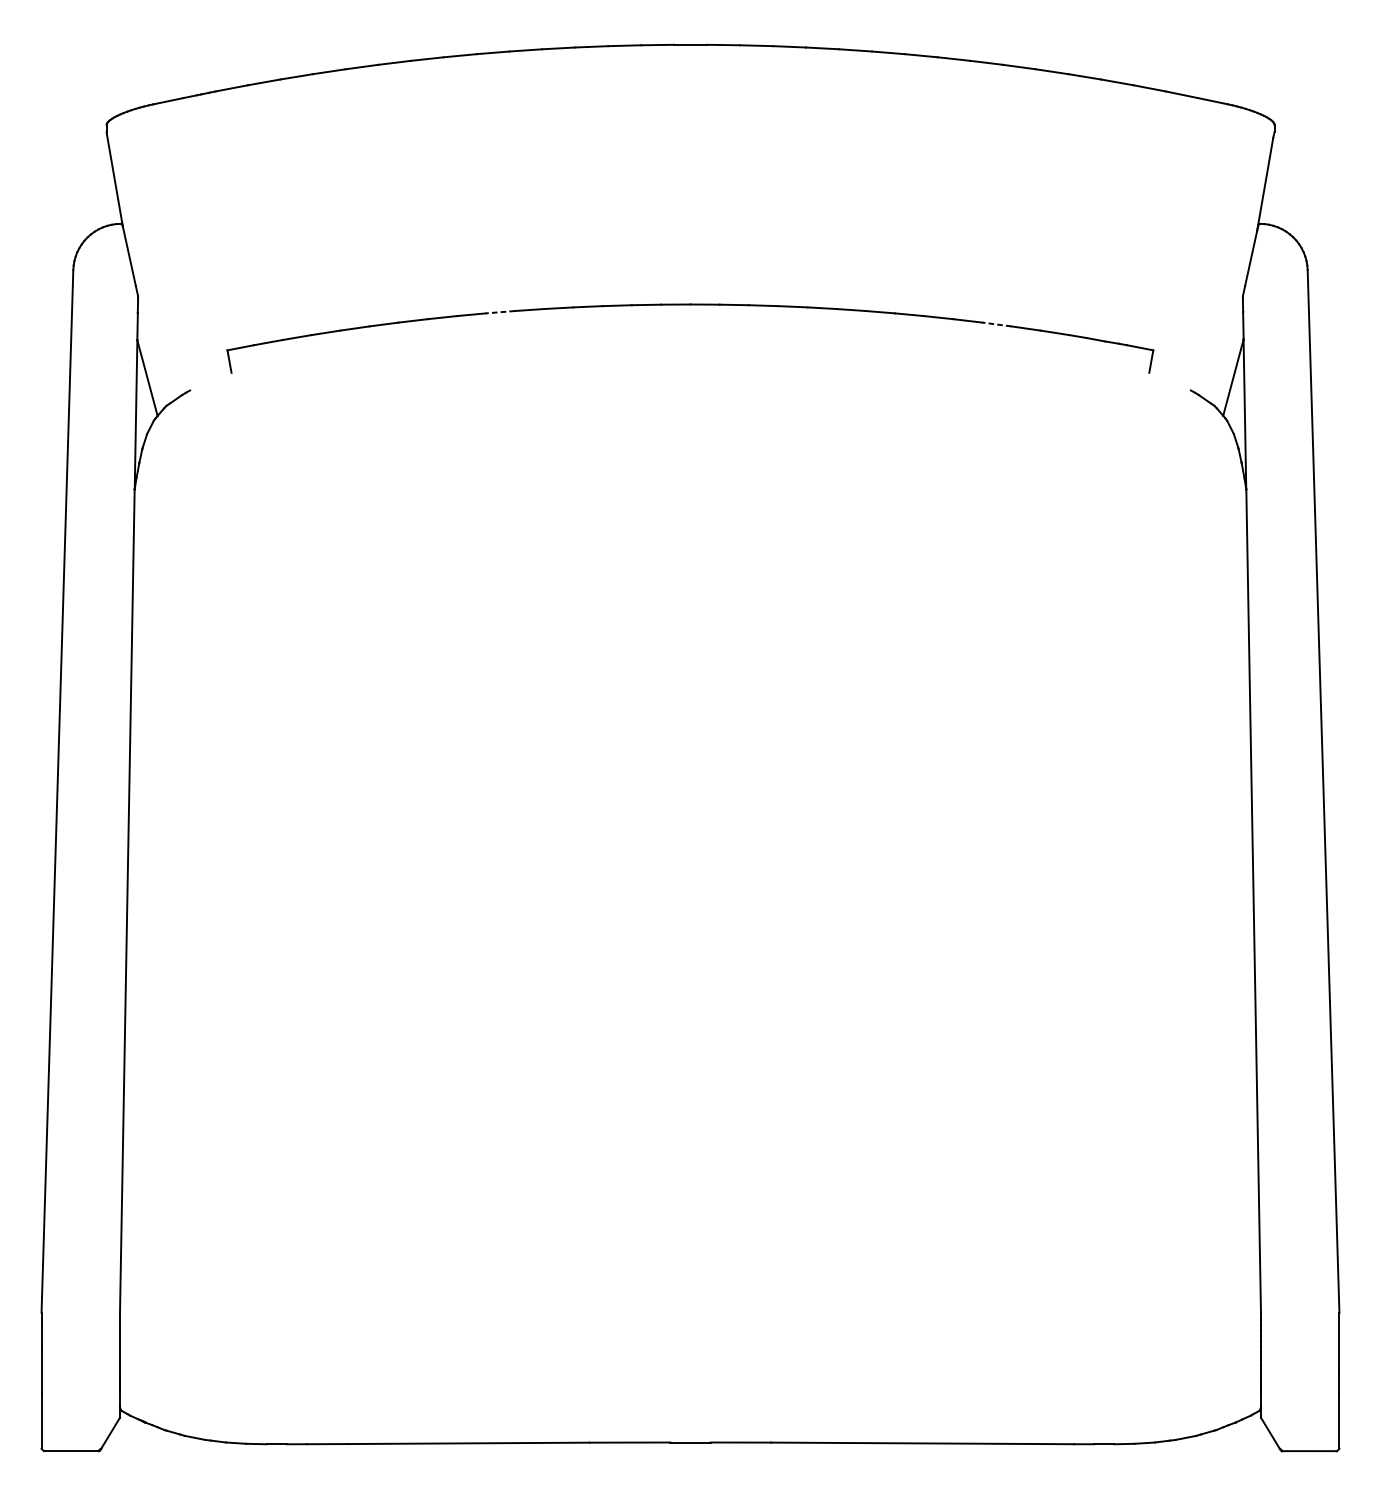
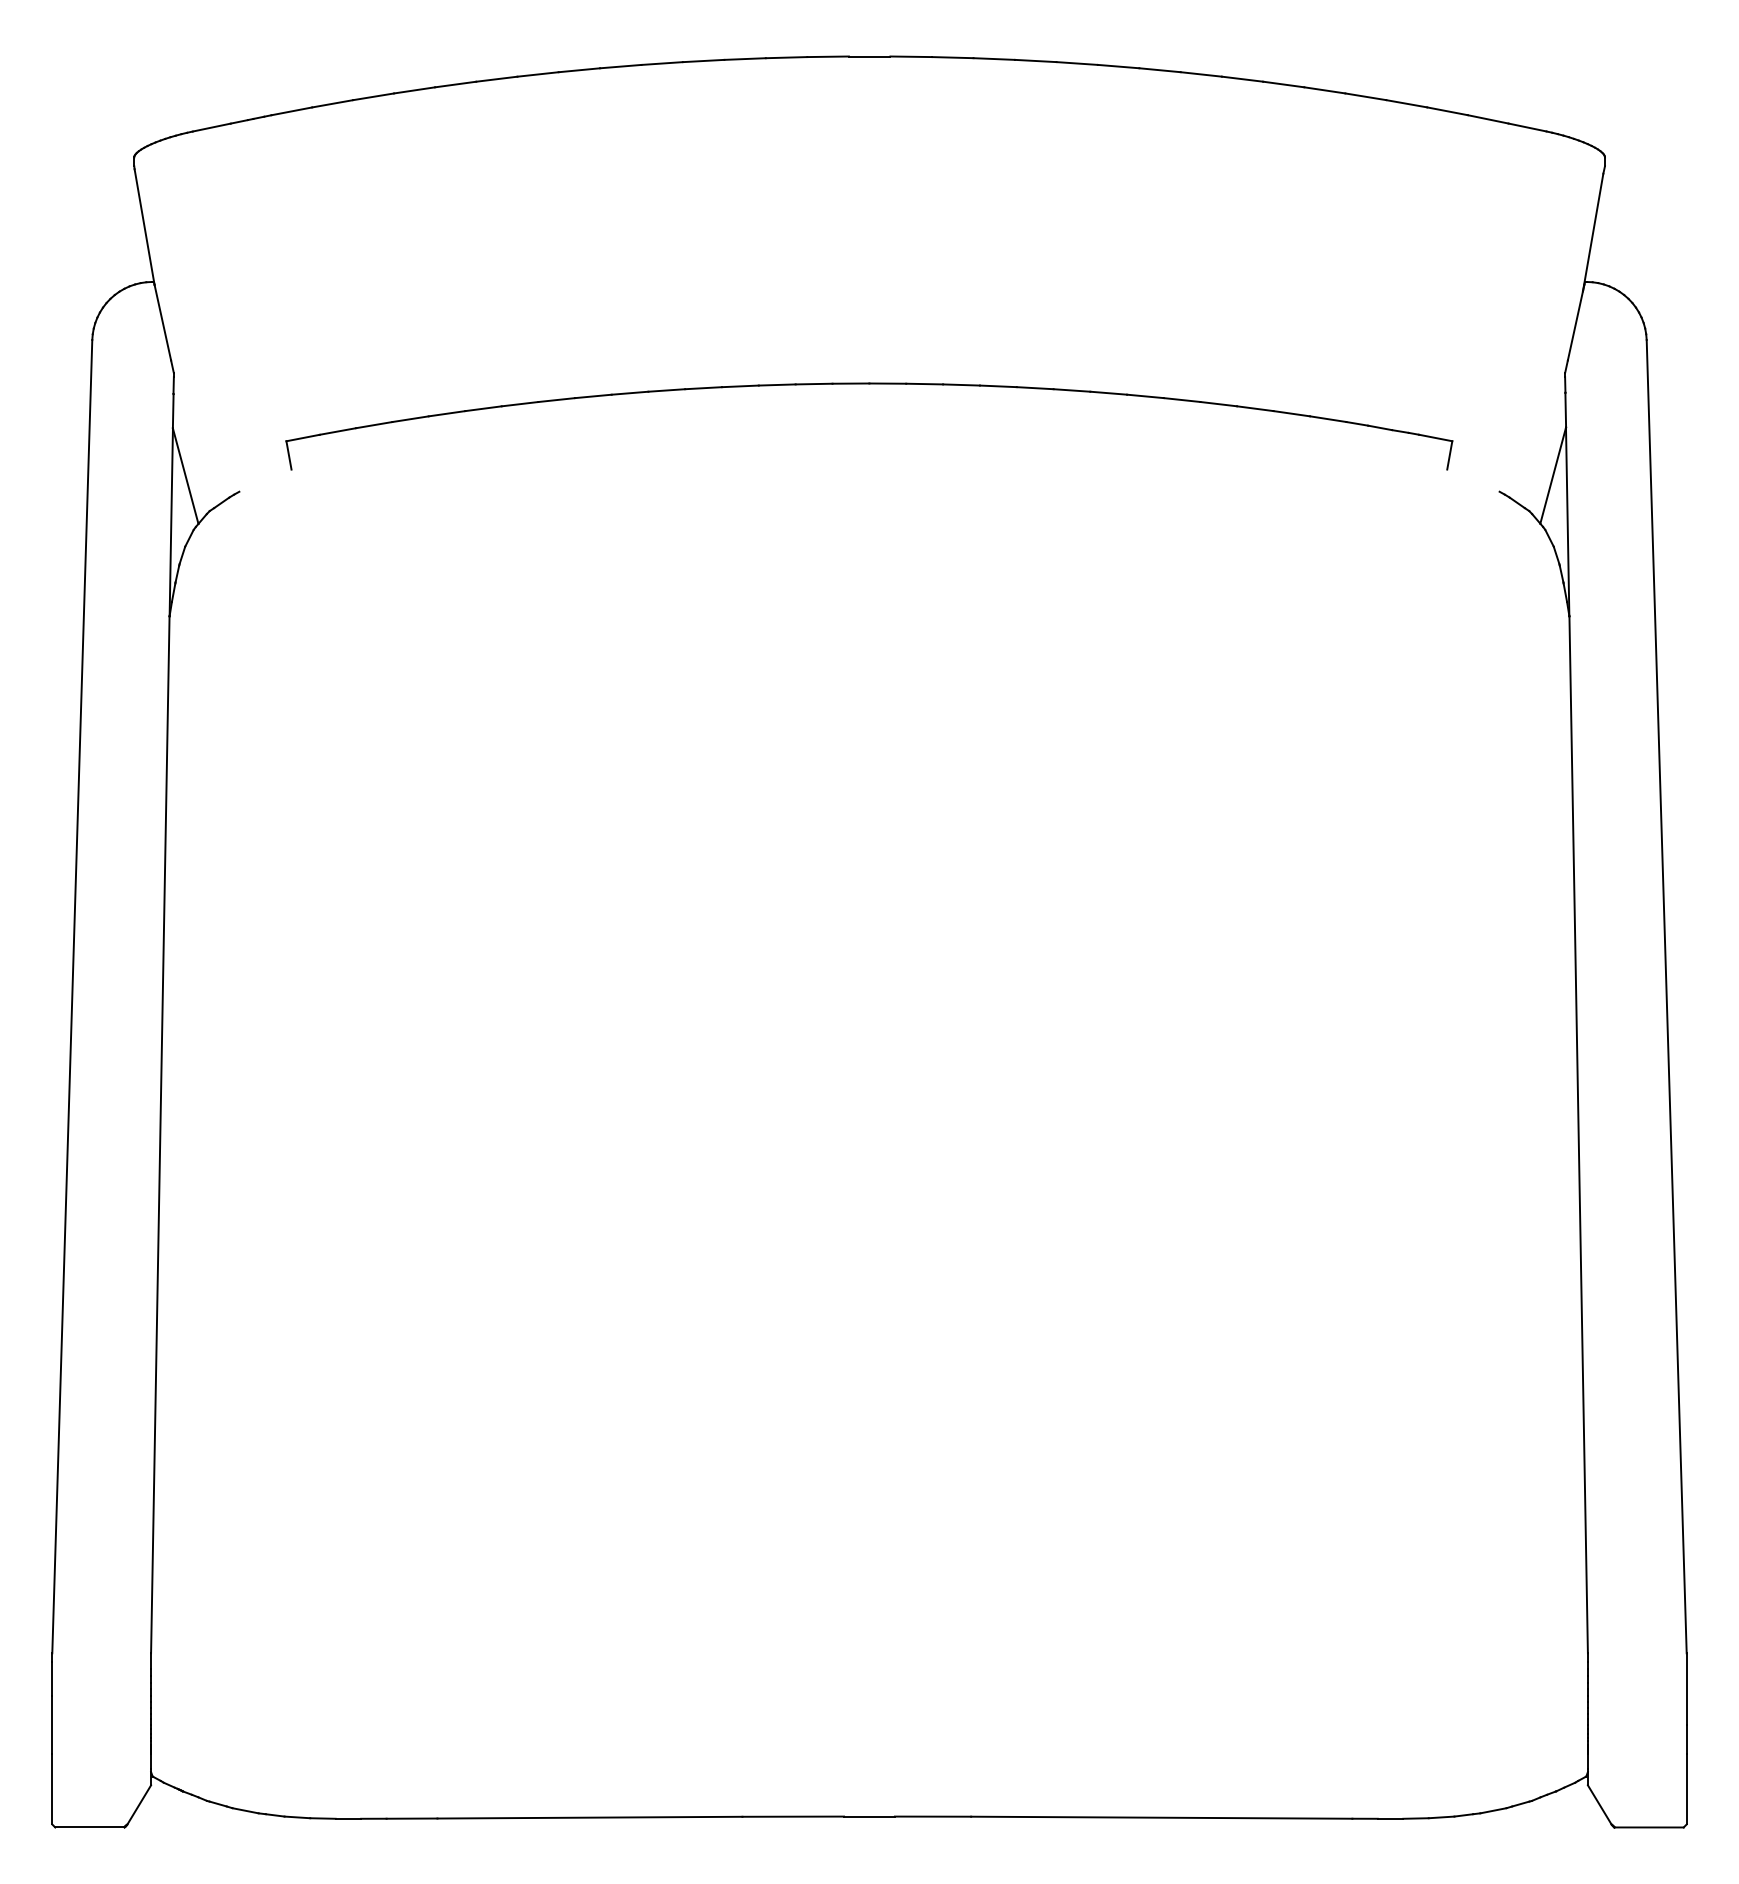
line: (499, 312) -> (629, 393), dashed -> solid
line: (996, 324) -> (1254, 408), dashed -> solid

